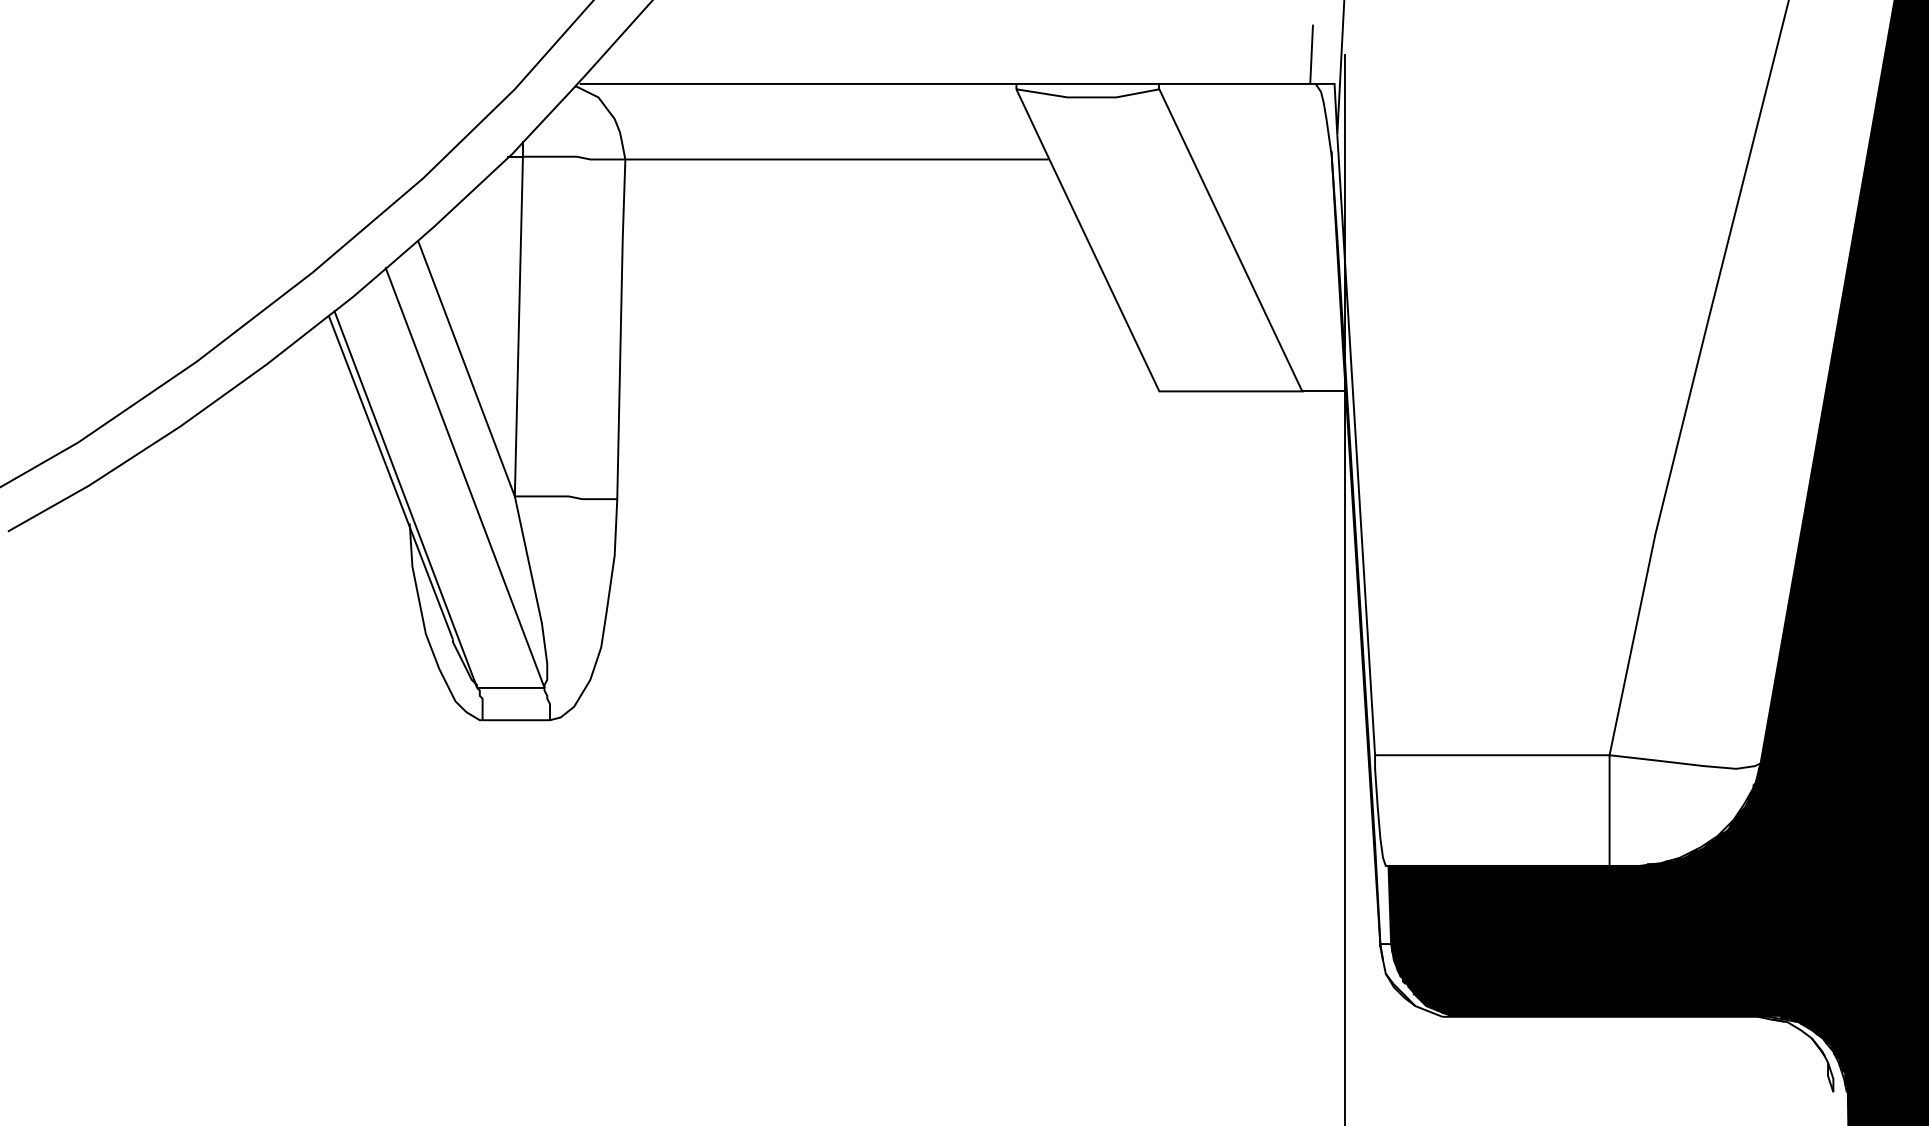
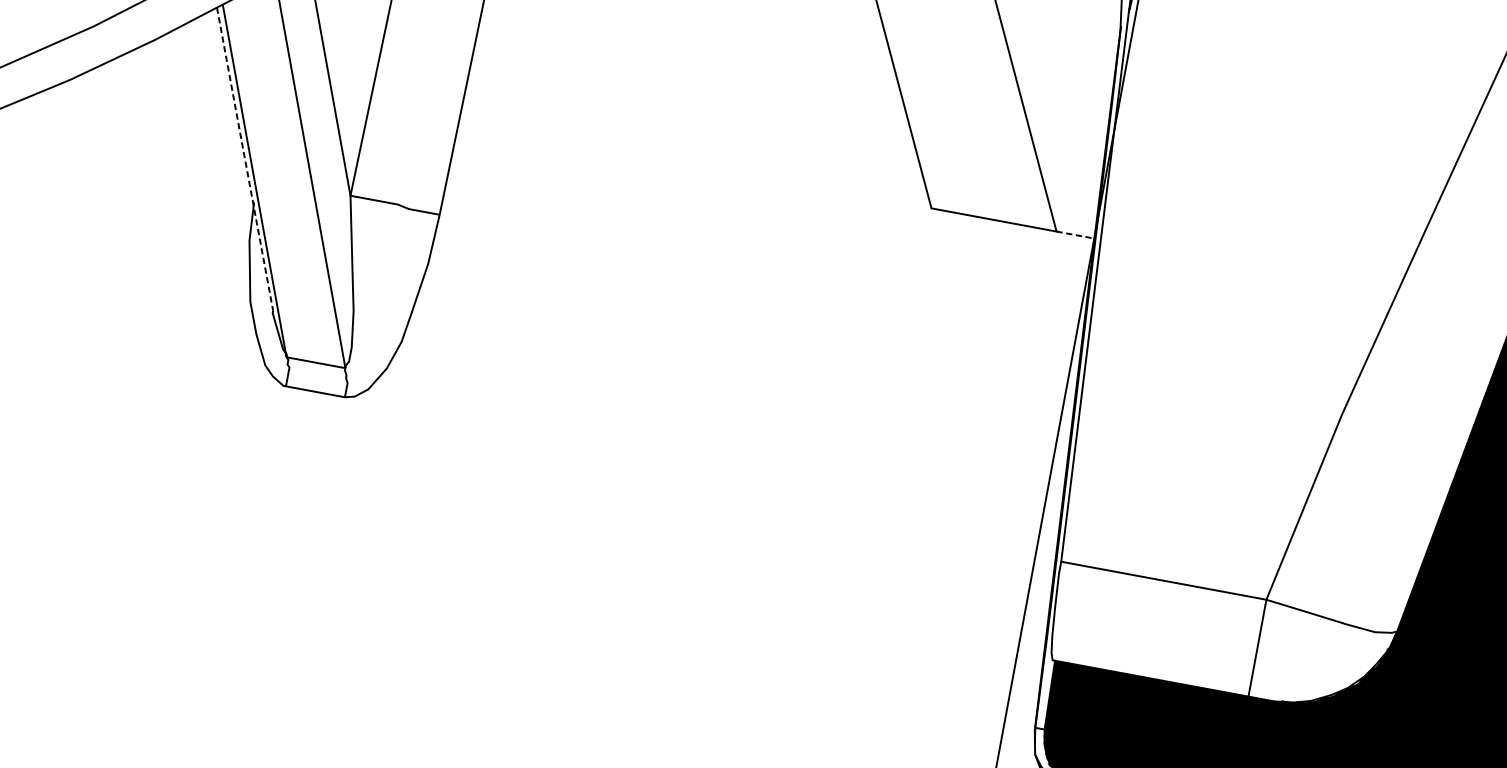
line: (1323, 391) -> (1075, 235), solid -> dashed
line: (391, 478) -> (245, 160), solid -> dashed

